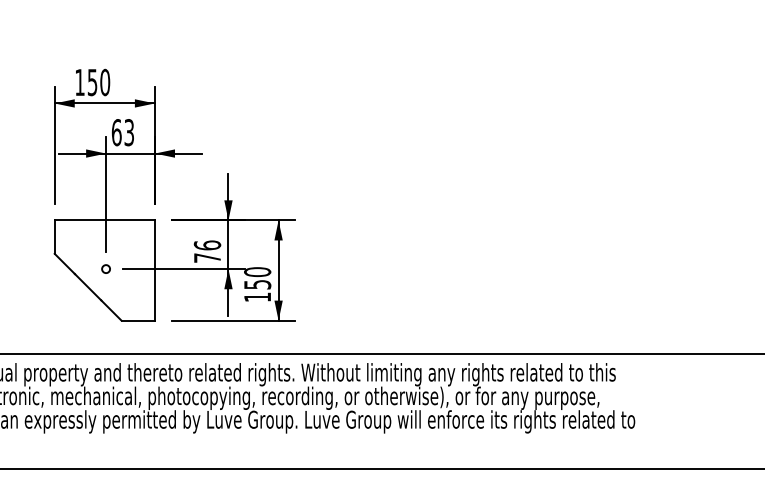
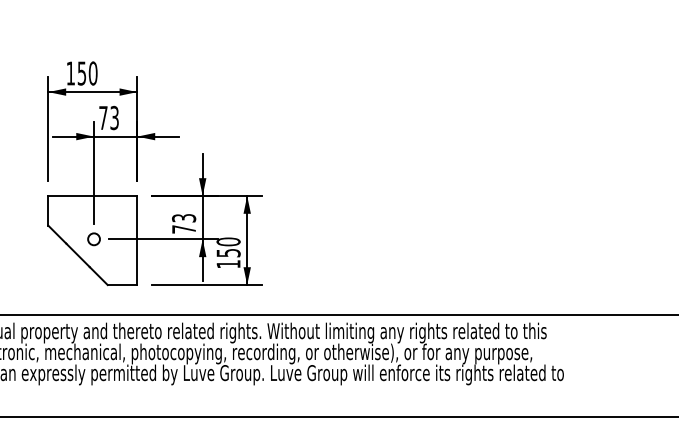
text: (116, 132) -> (103, 117), 63 -> 73
text: (207, 245) -> (184, 218), 76 -> 73
circle: (105, 268) -> (93, 238), size x1.67

